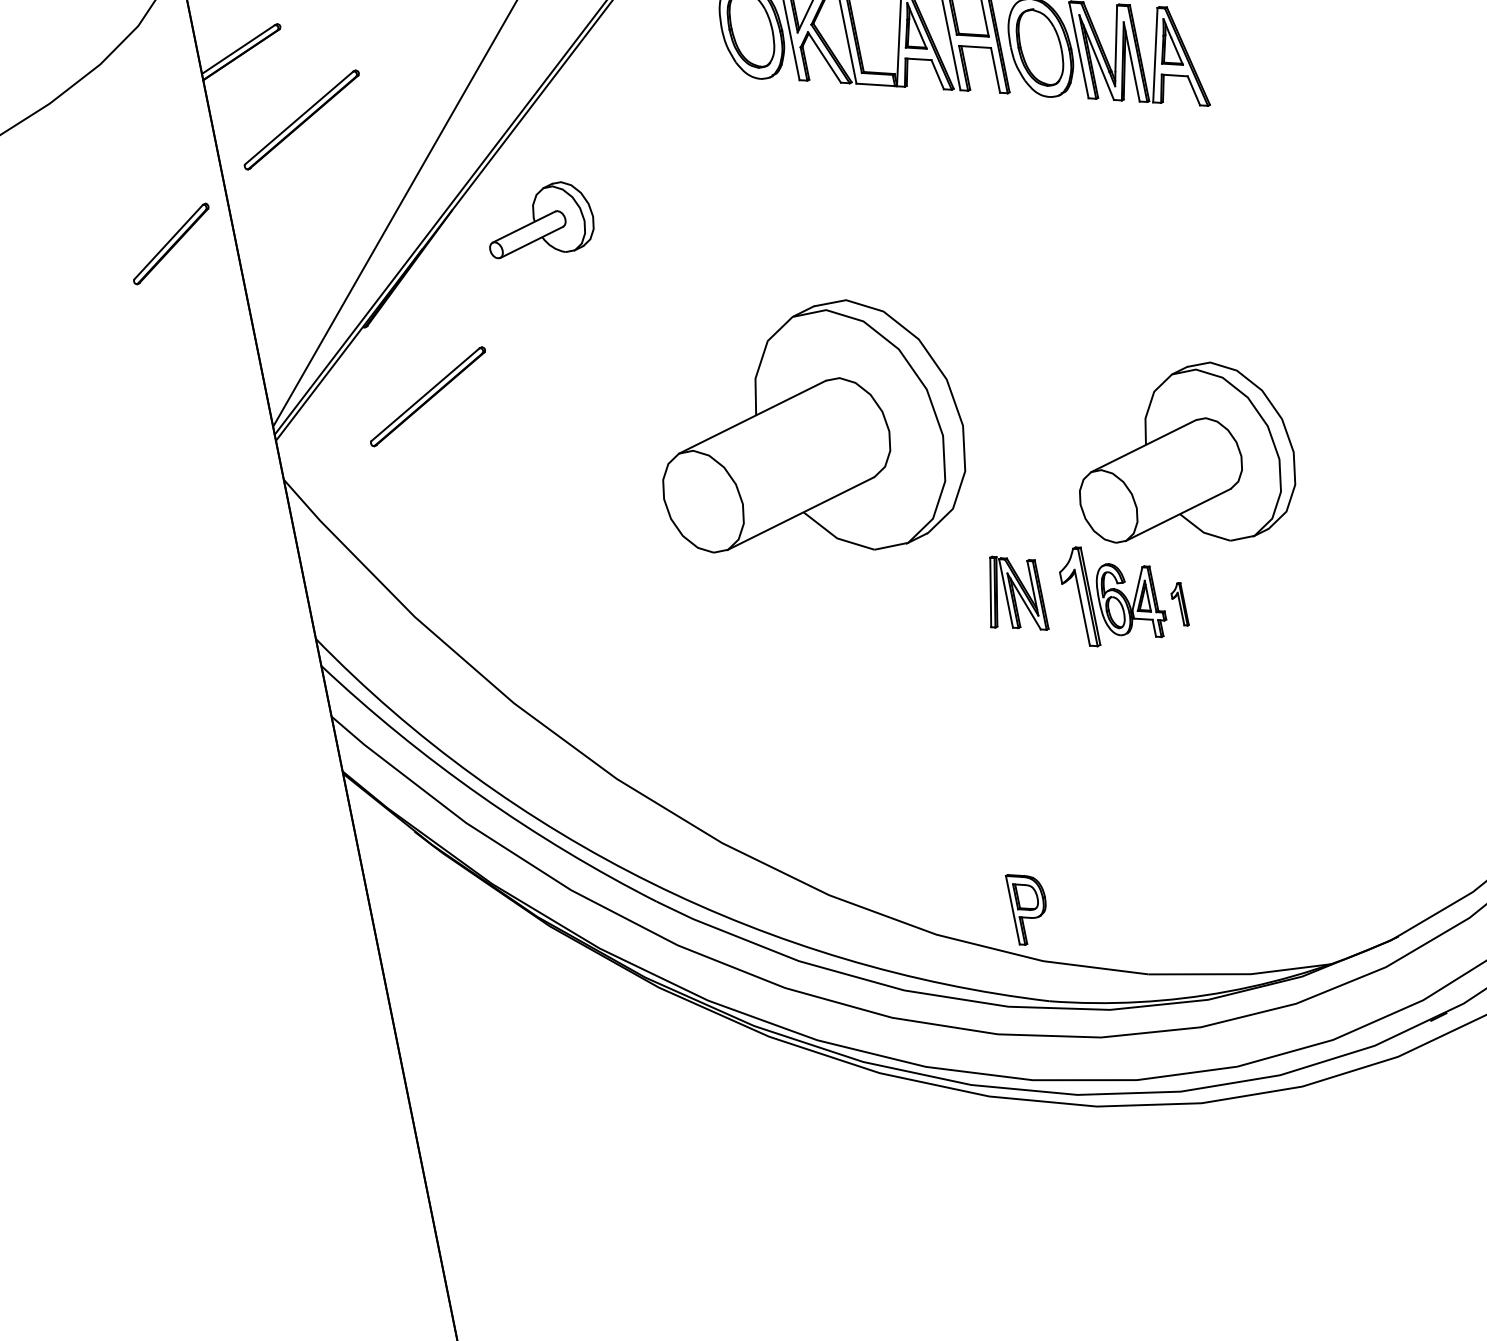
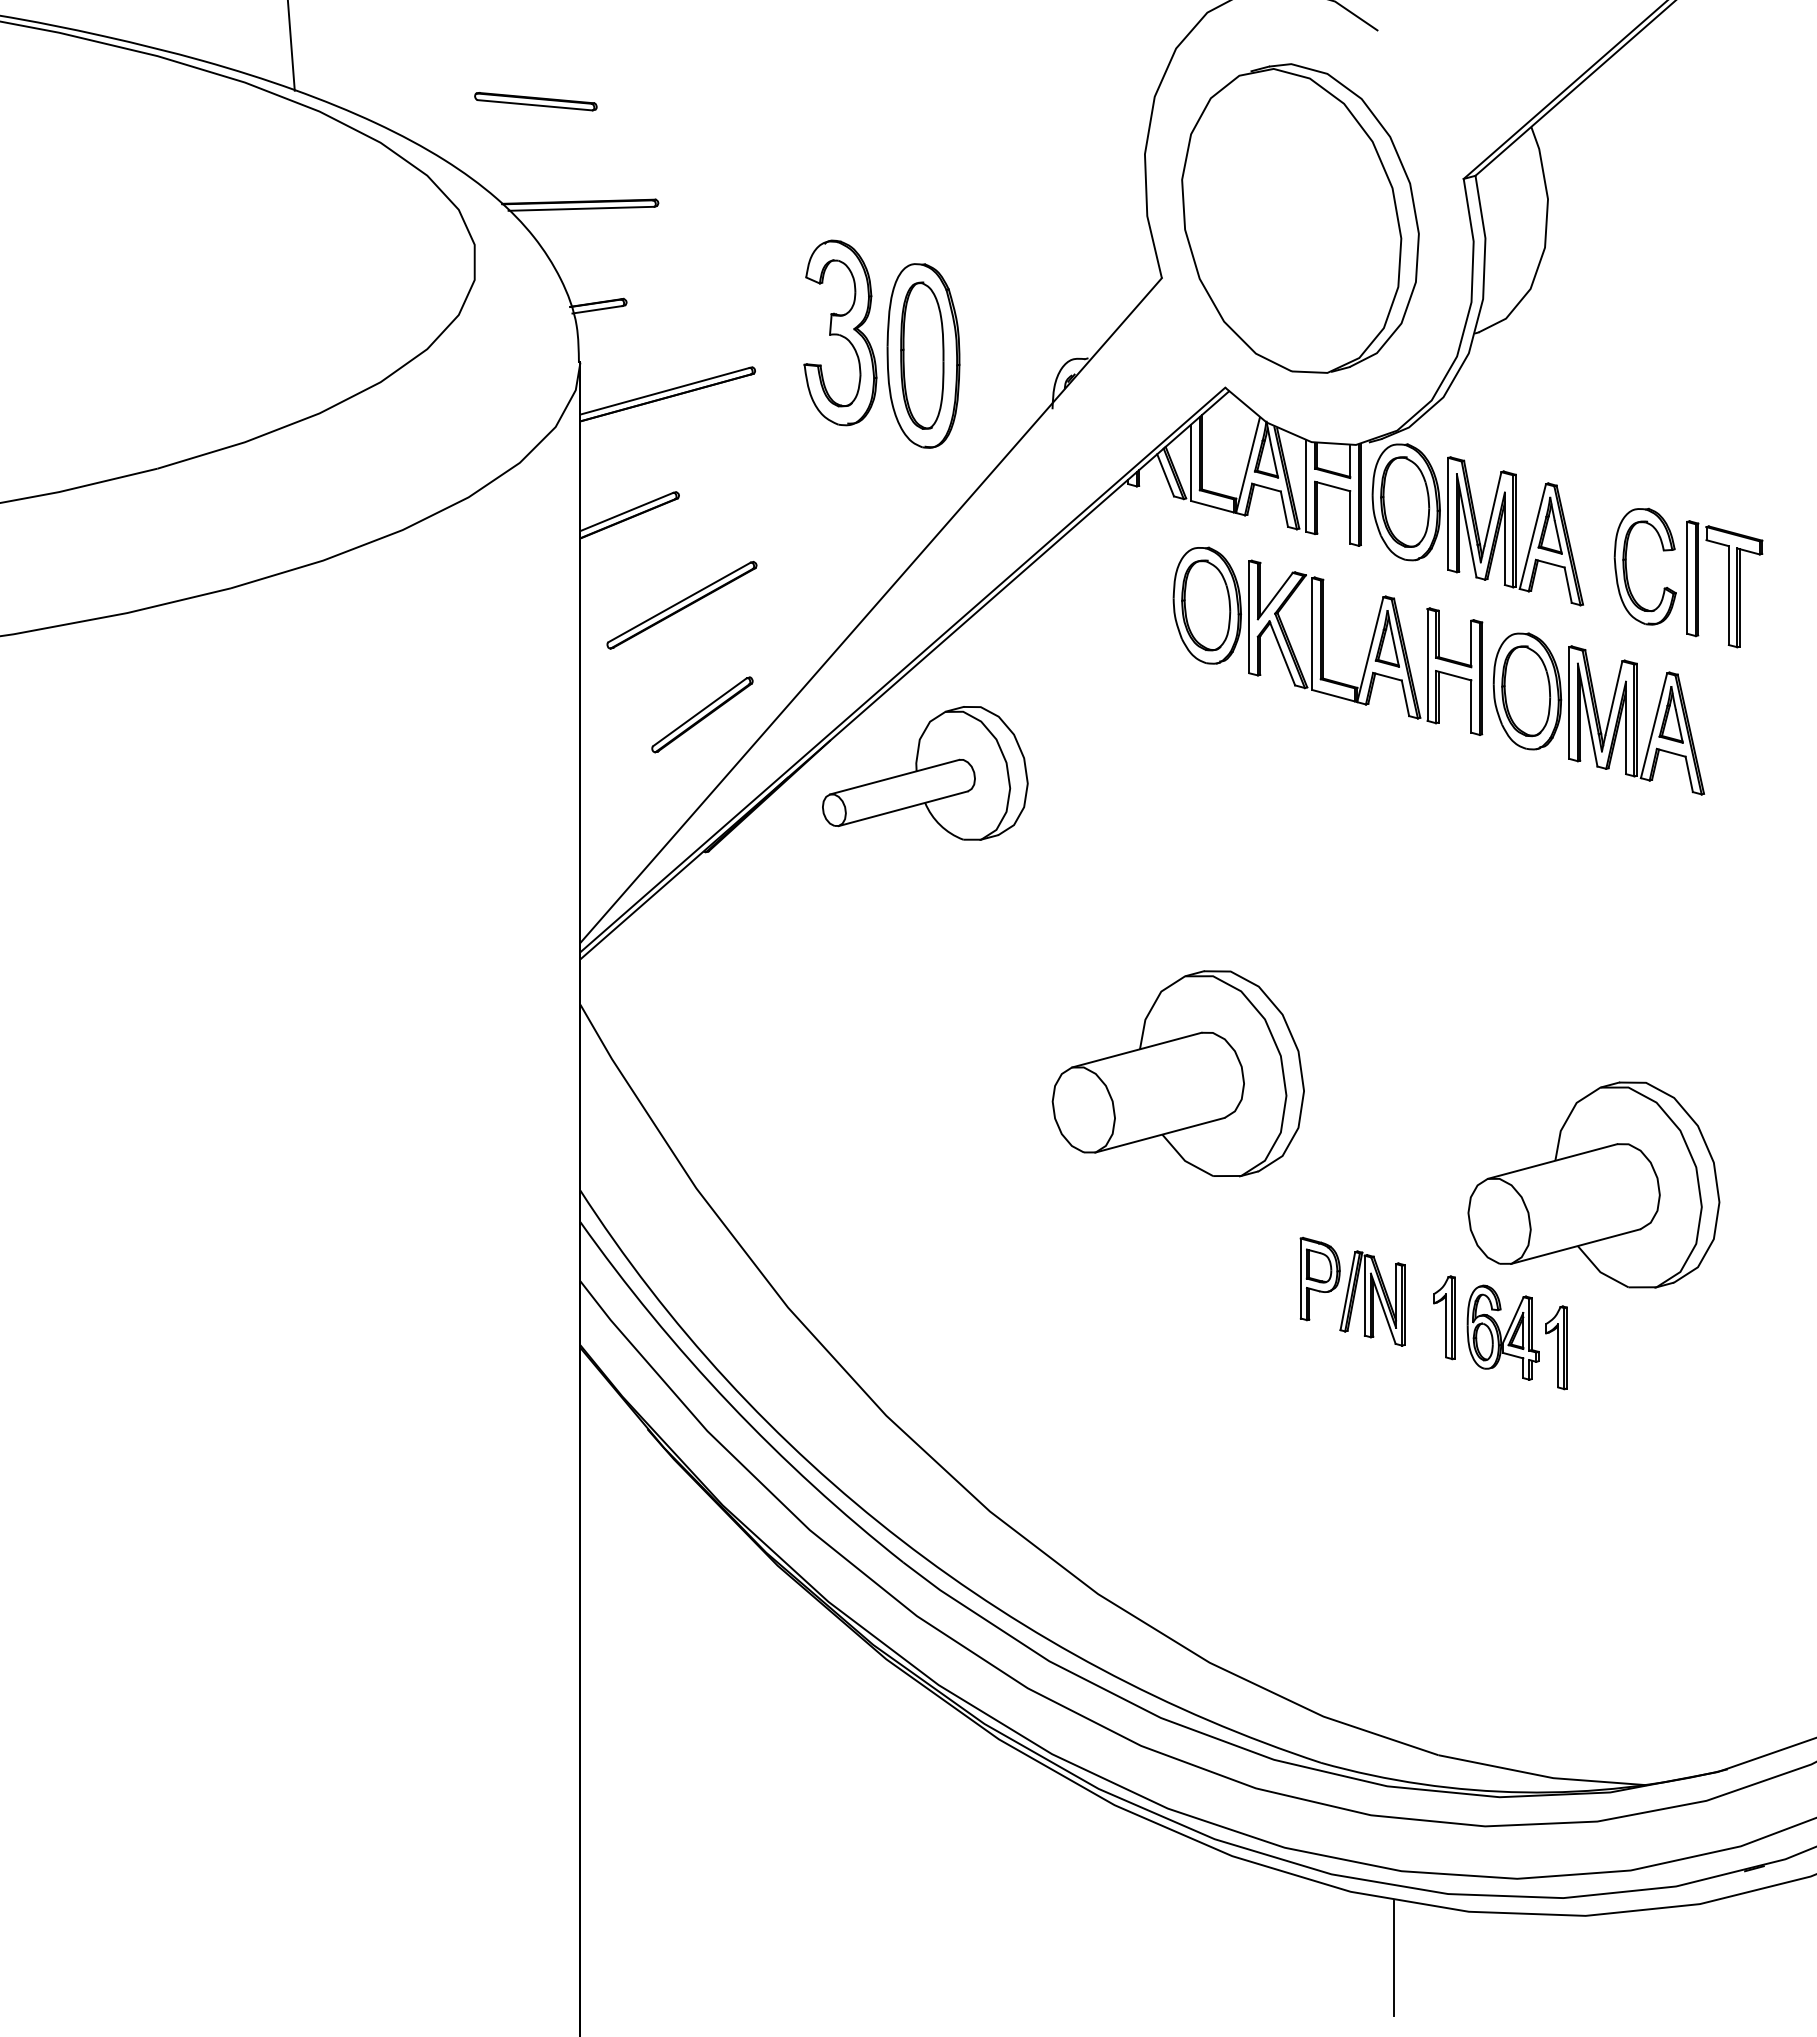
part: (539, 222) -> (925, 773), size x1.67
part: (171, 243) -> (702, 714), moved
part: (427, 396) -> (760, 944), removed
part: (807, 435) -> (1177, 1073), size x0.71
part: (1078, 598) -> (1444, 1317), size x0.71
part: (1179, 604) -> (1556, 1347), size x1.67
part: (1028, 906) -> (1319, 1278), moved
line: (1145, 1156) -> (1394, 1958), added

